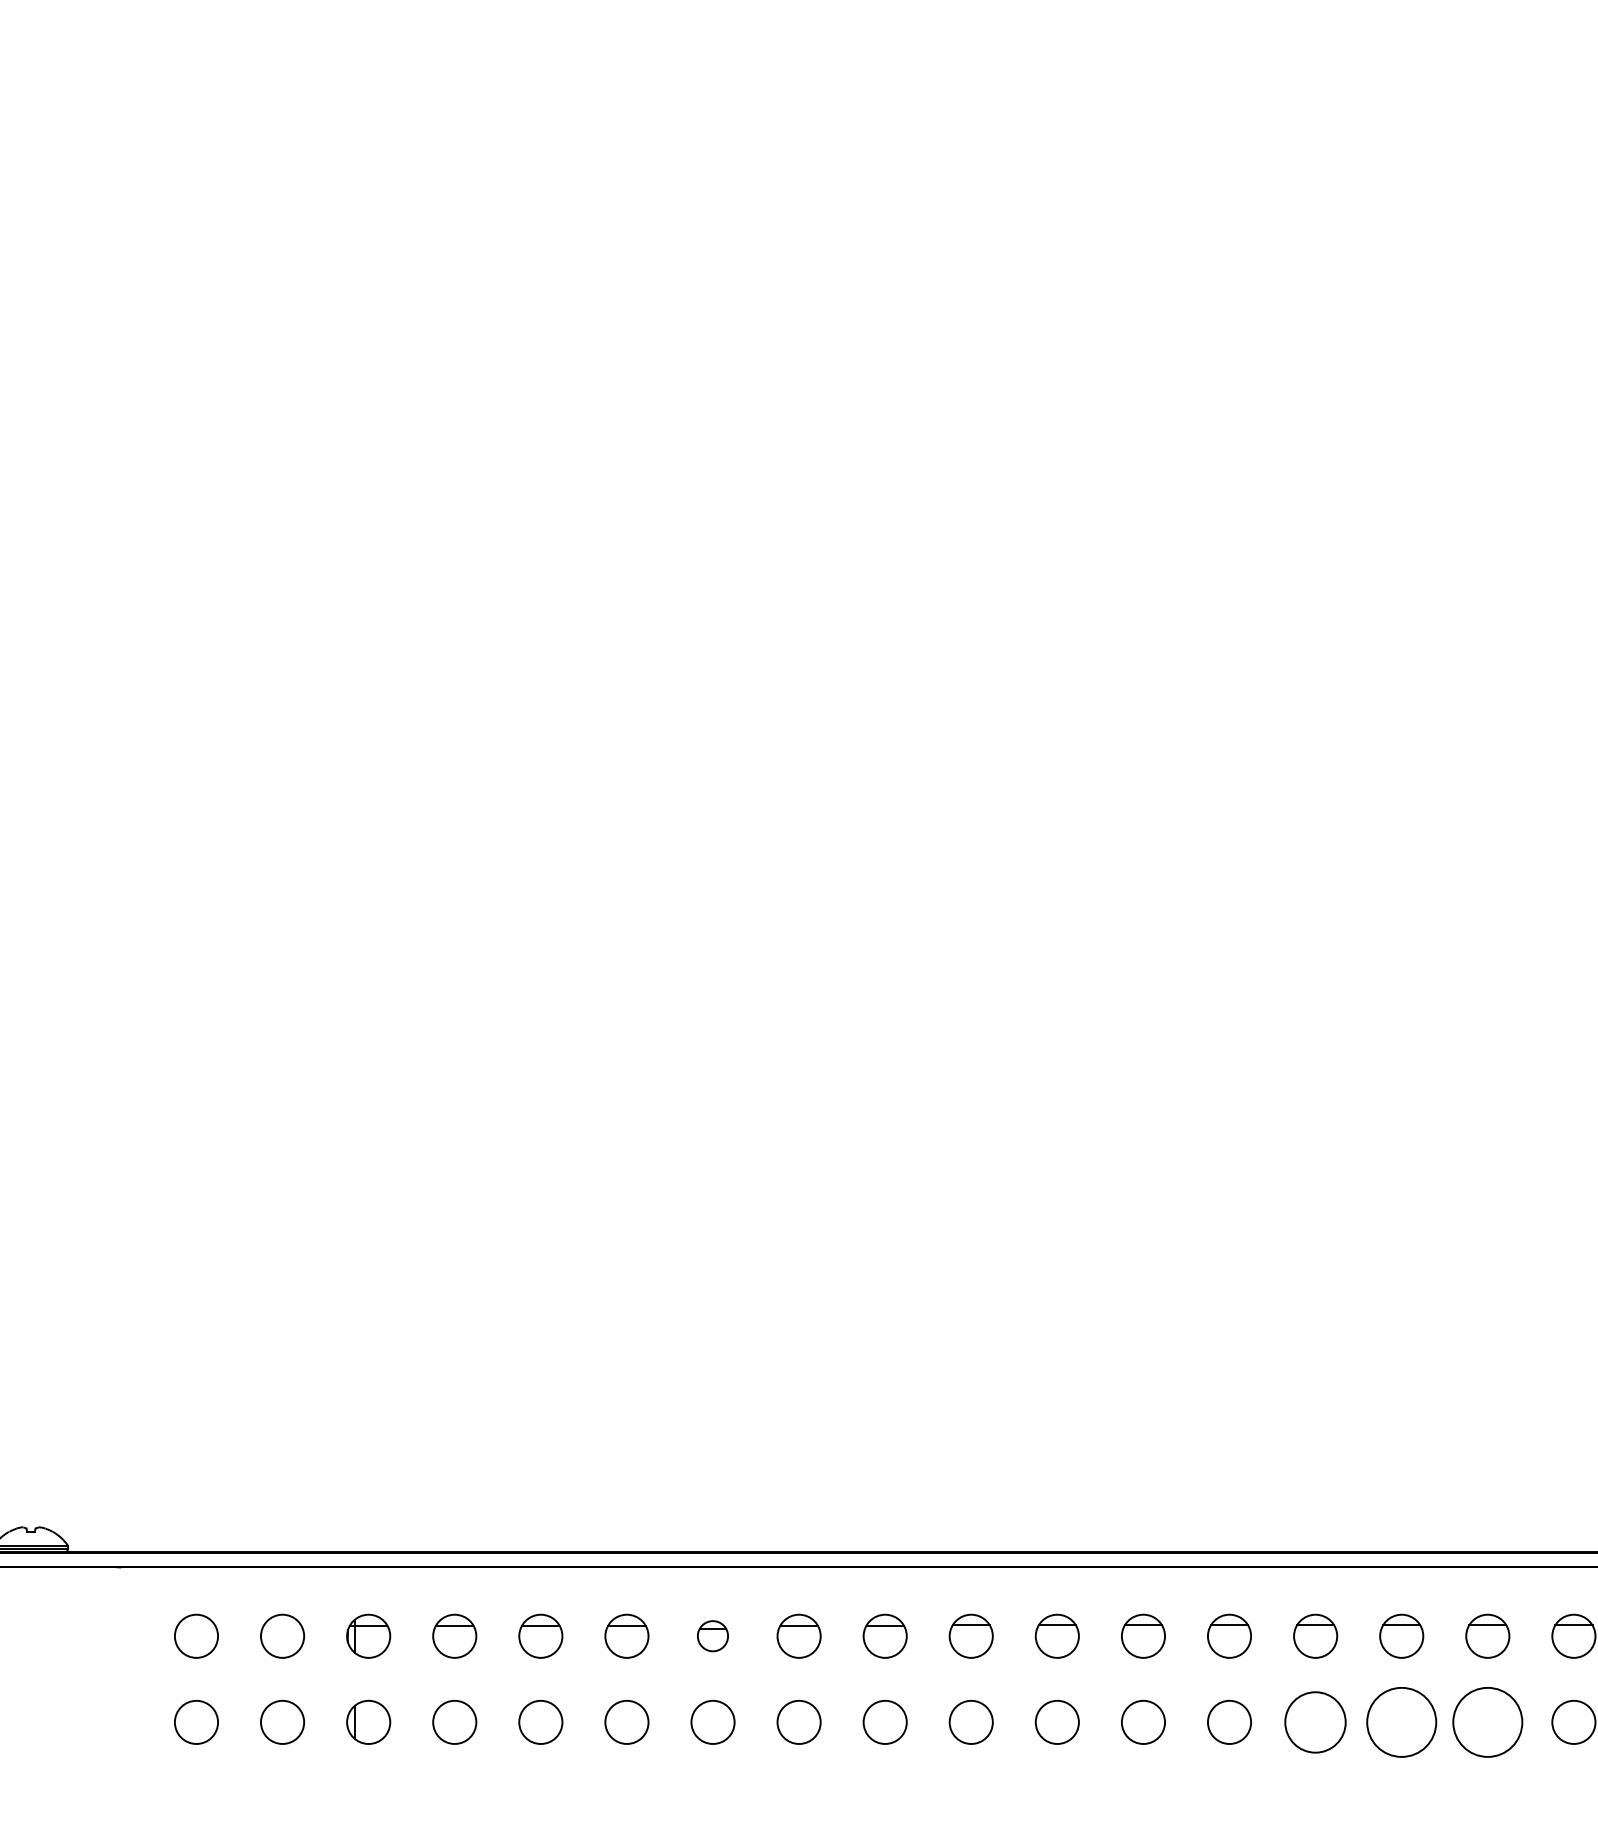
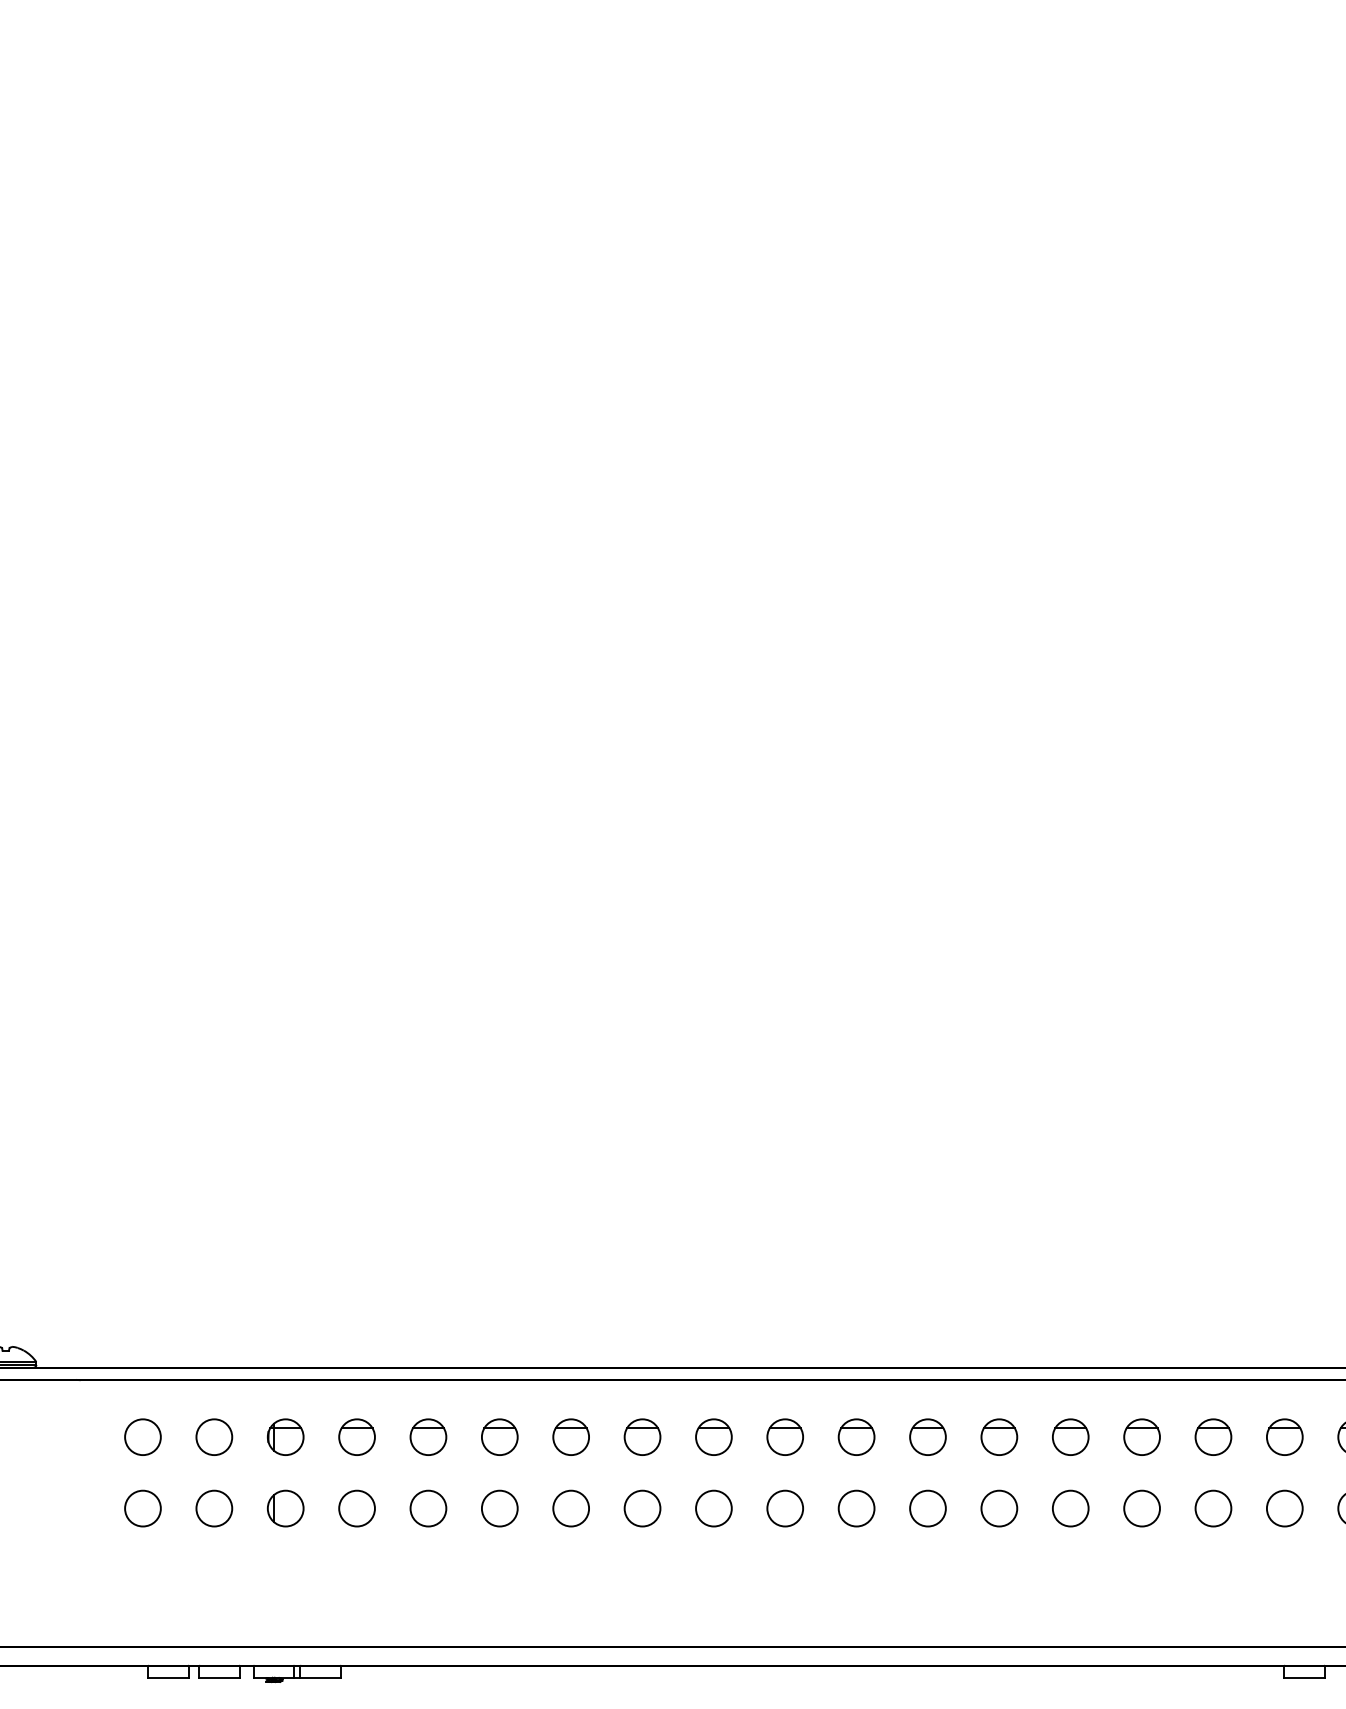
part: (712, 1635) -> (570, 1436), size x1.43
circle: (1315, 1722) -> (1070, 1508), size x0.71
circle: (1401, 1722) -> (1141, 1508), size x0.62
circle: (1487, 1722) -> (1213, 1508), size x0.62

